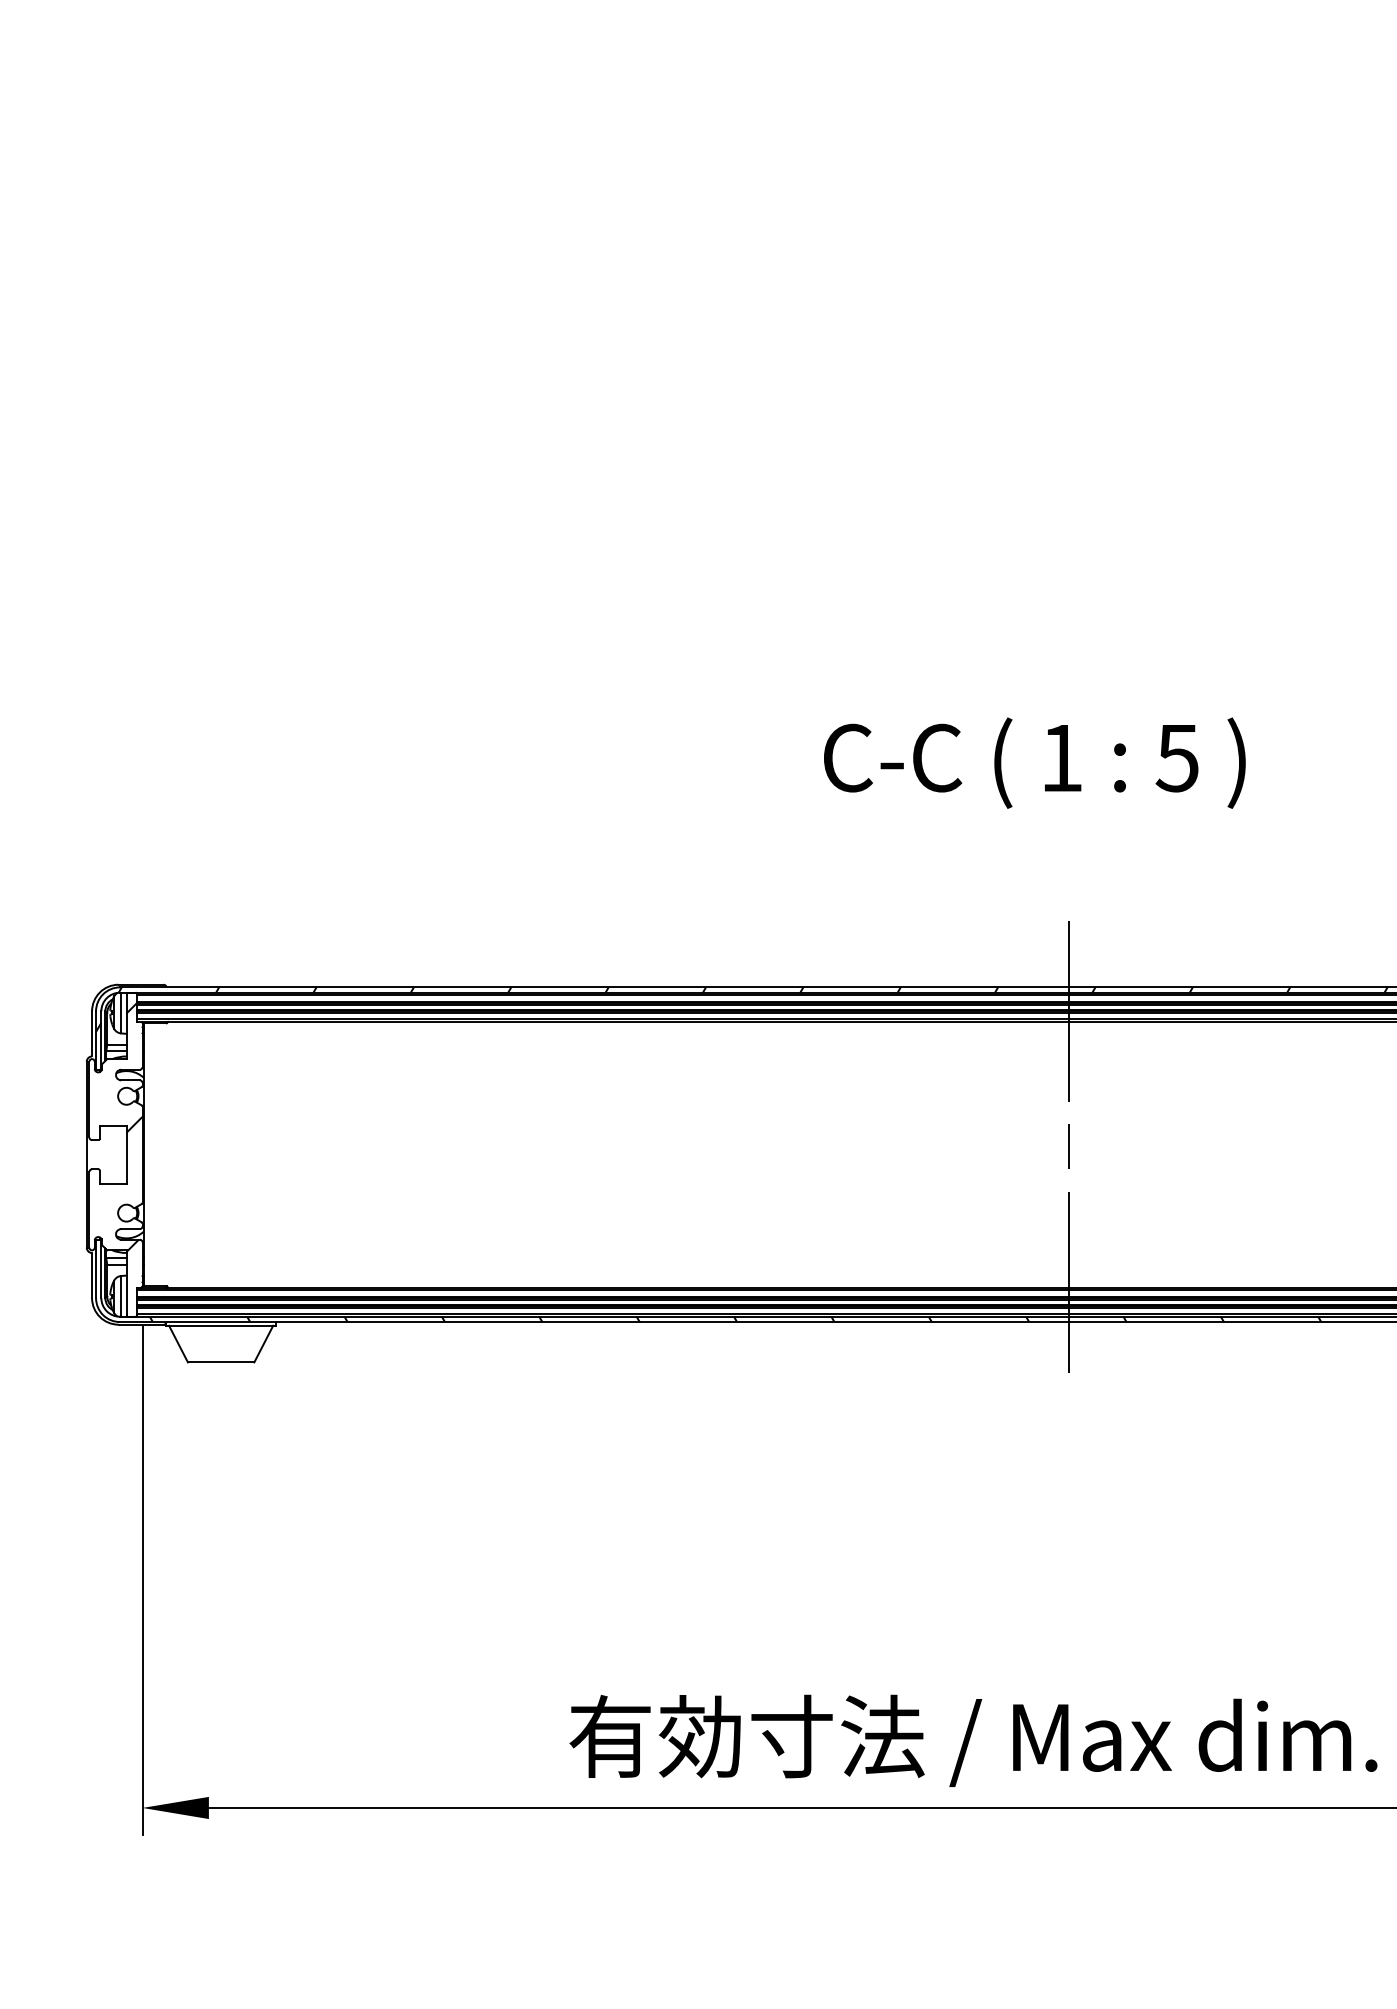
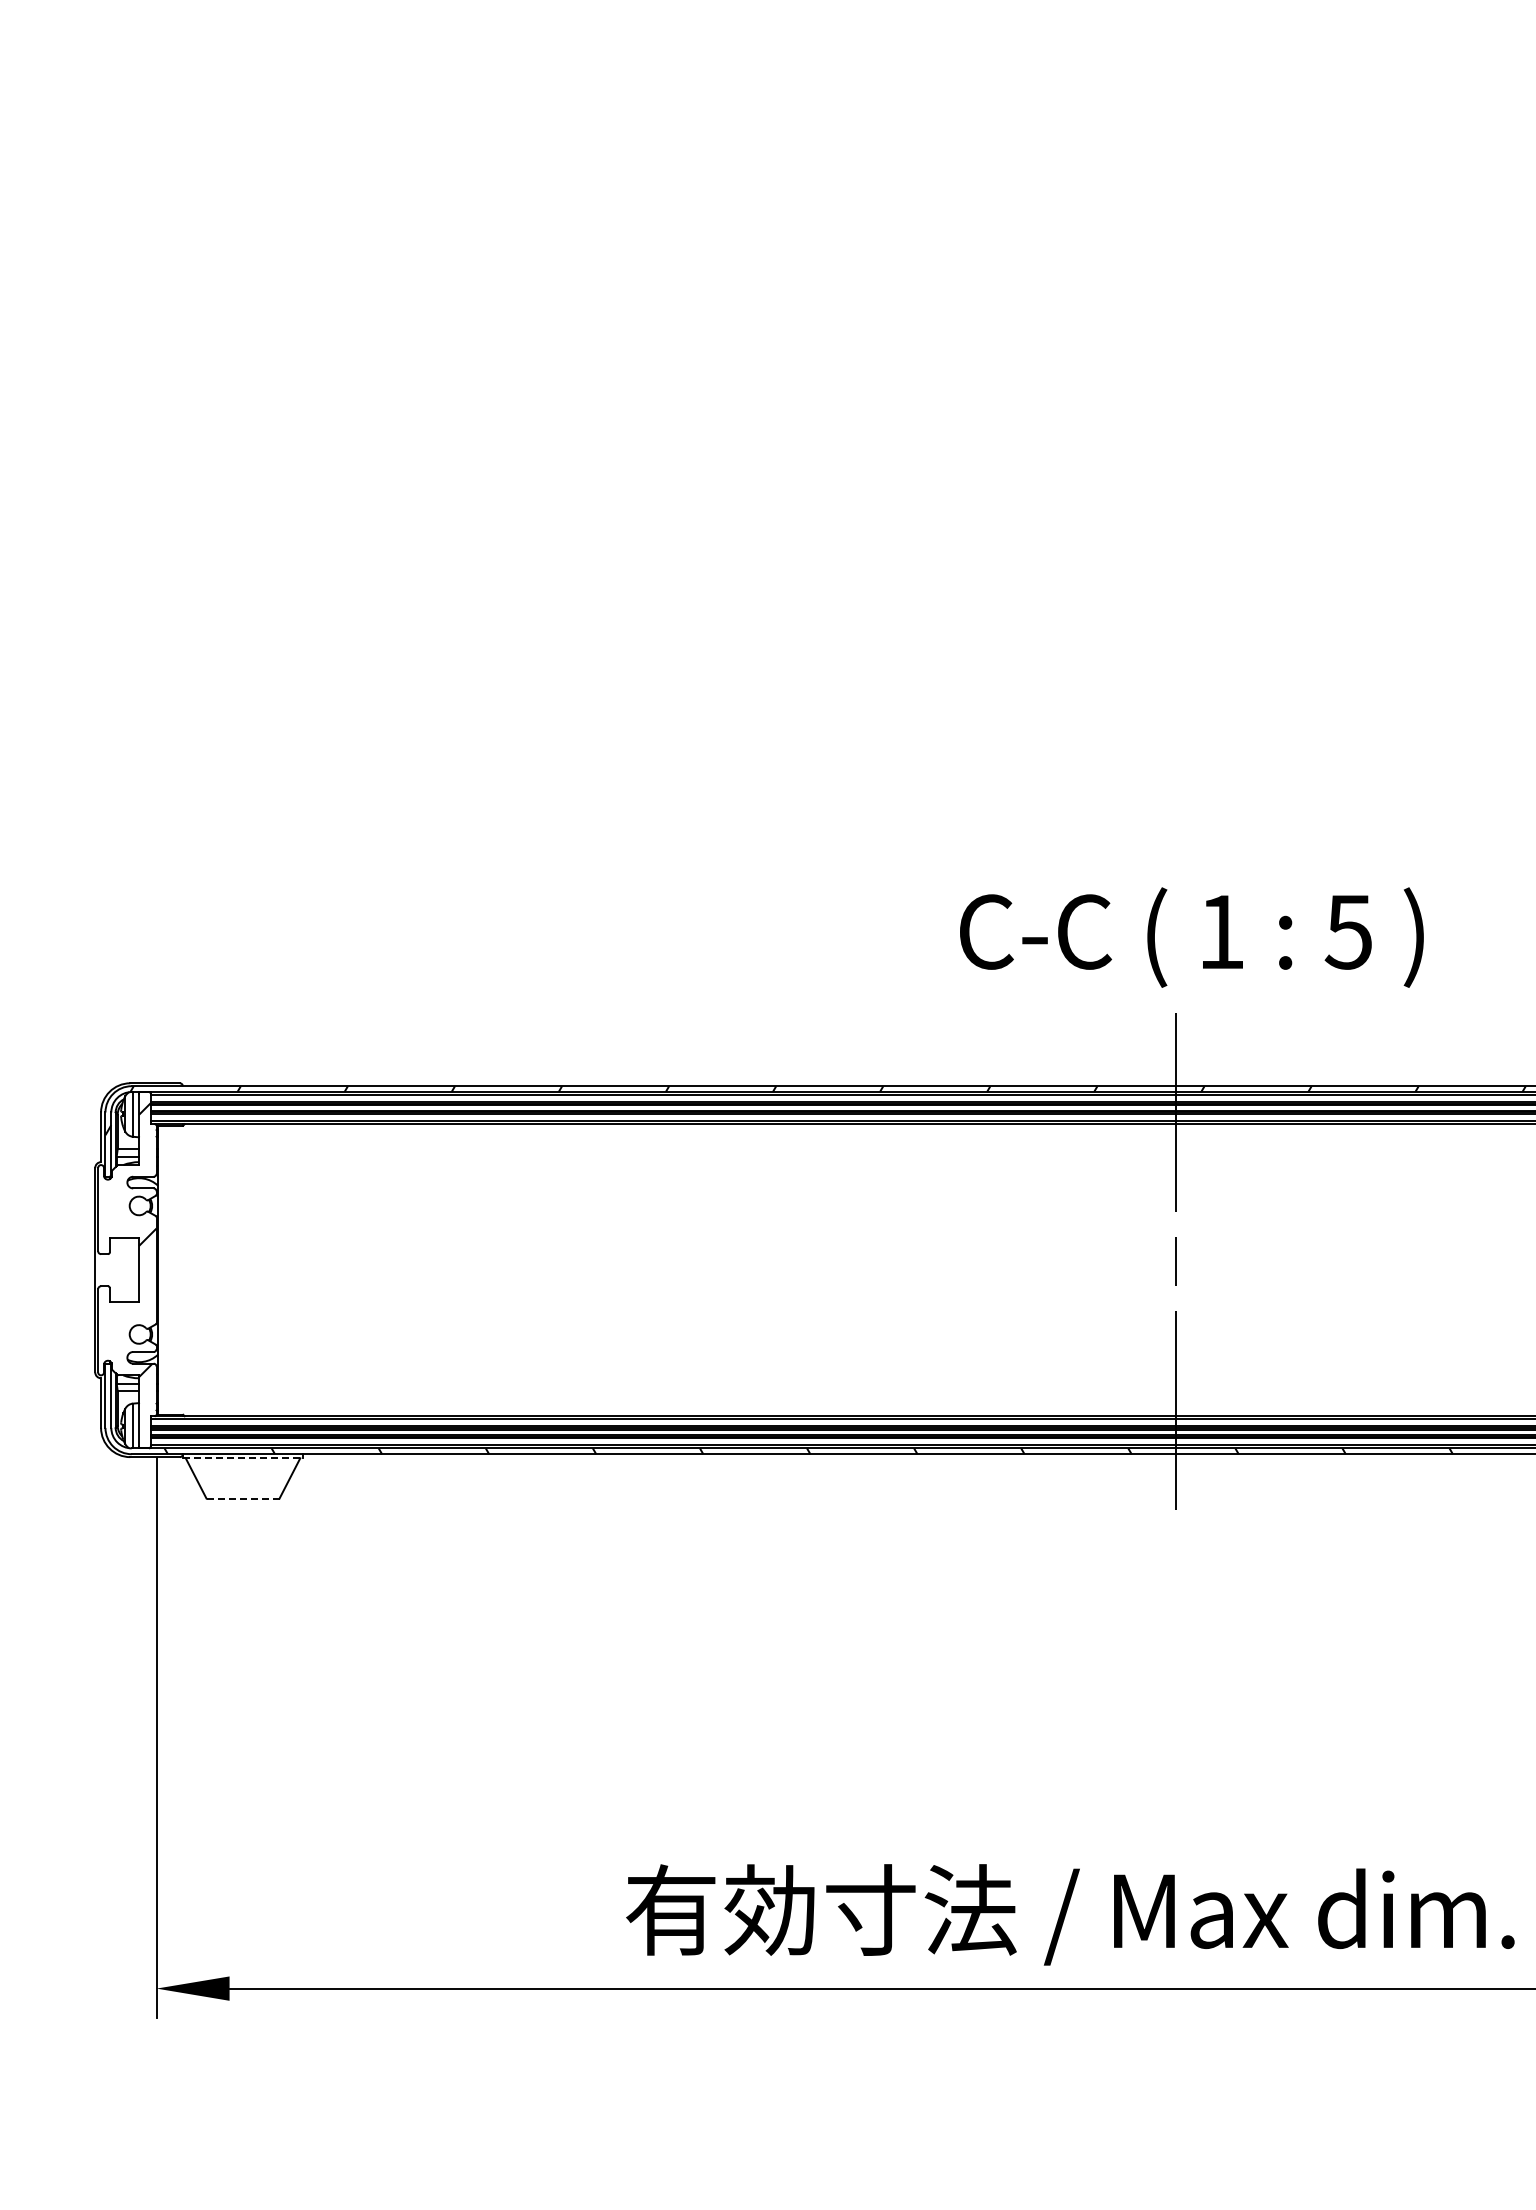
text: (1034, 763) -> (1191, 937), moved
line: (221, 1325) -> (243, 1458), solid -> dashed
line: (221, 1362) -> (243, 1498), solid -> dashed

